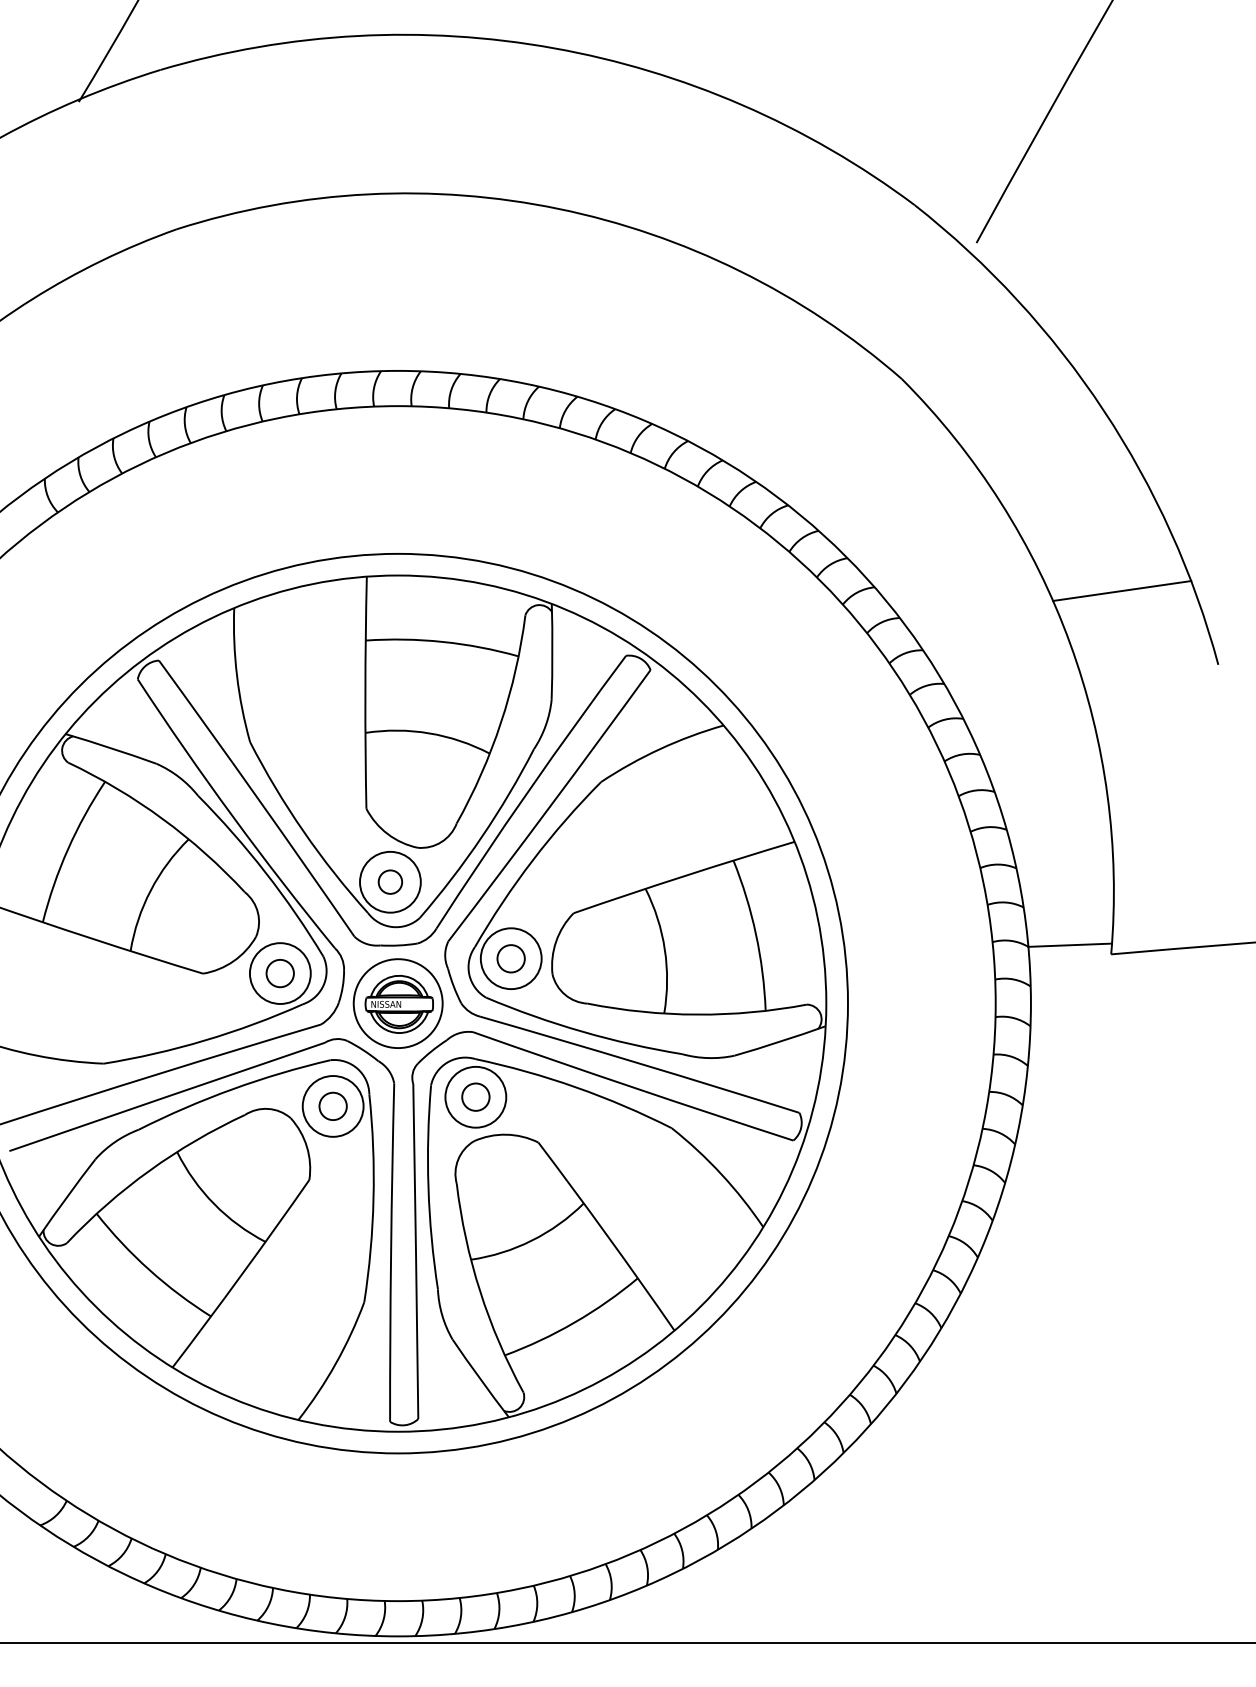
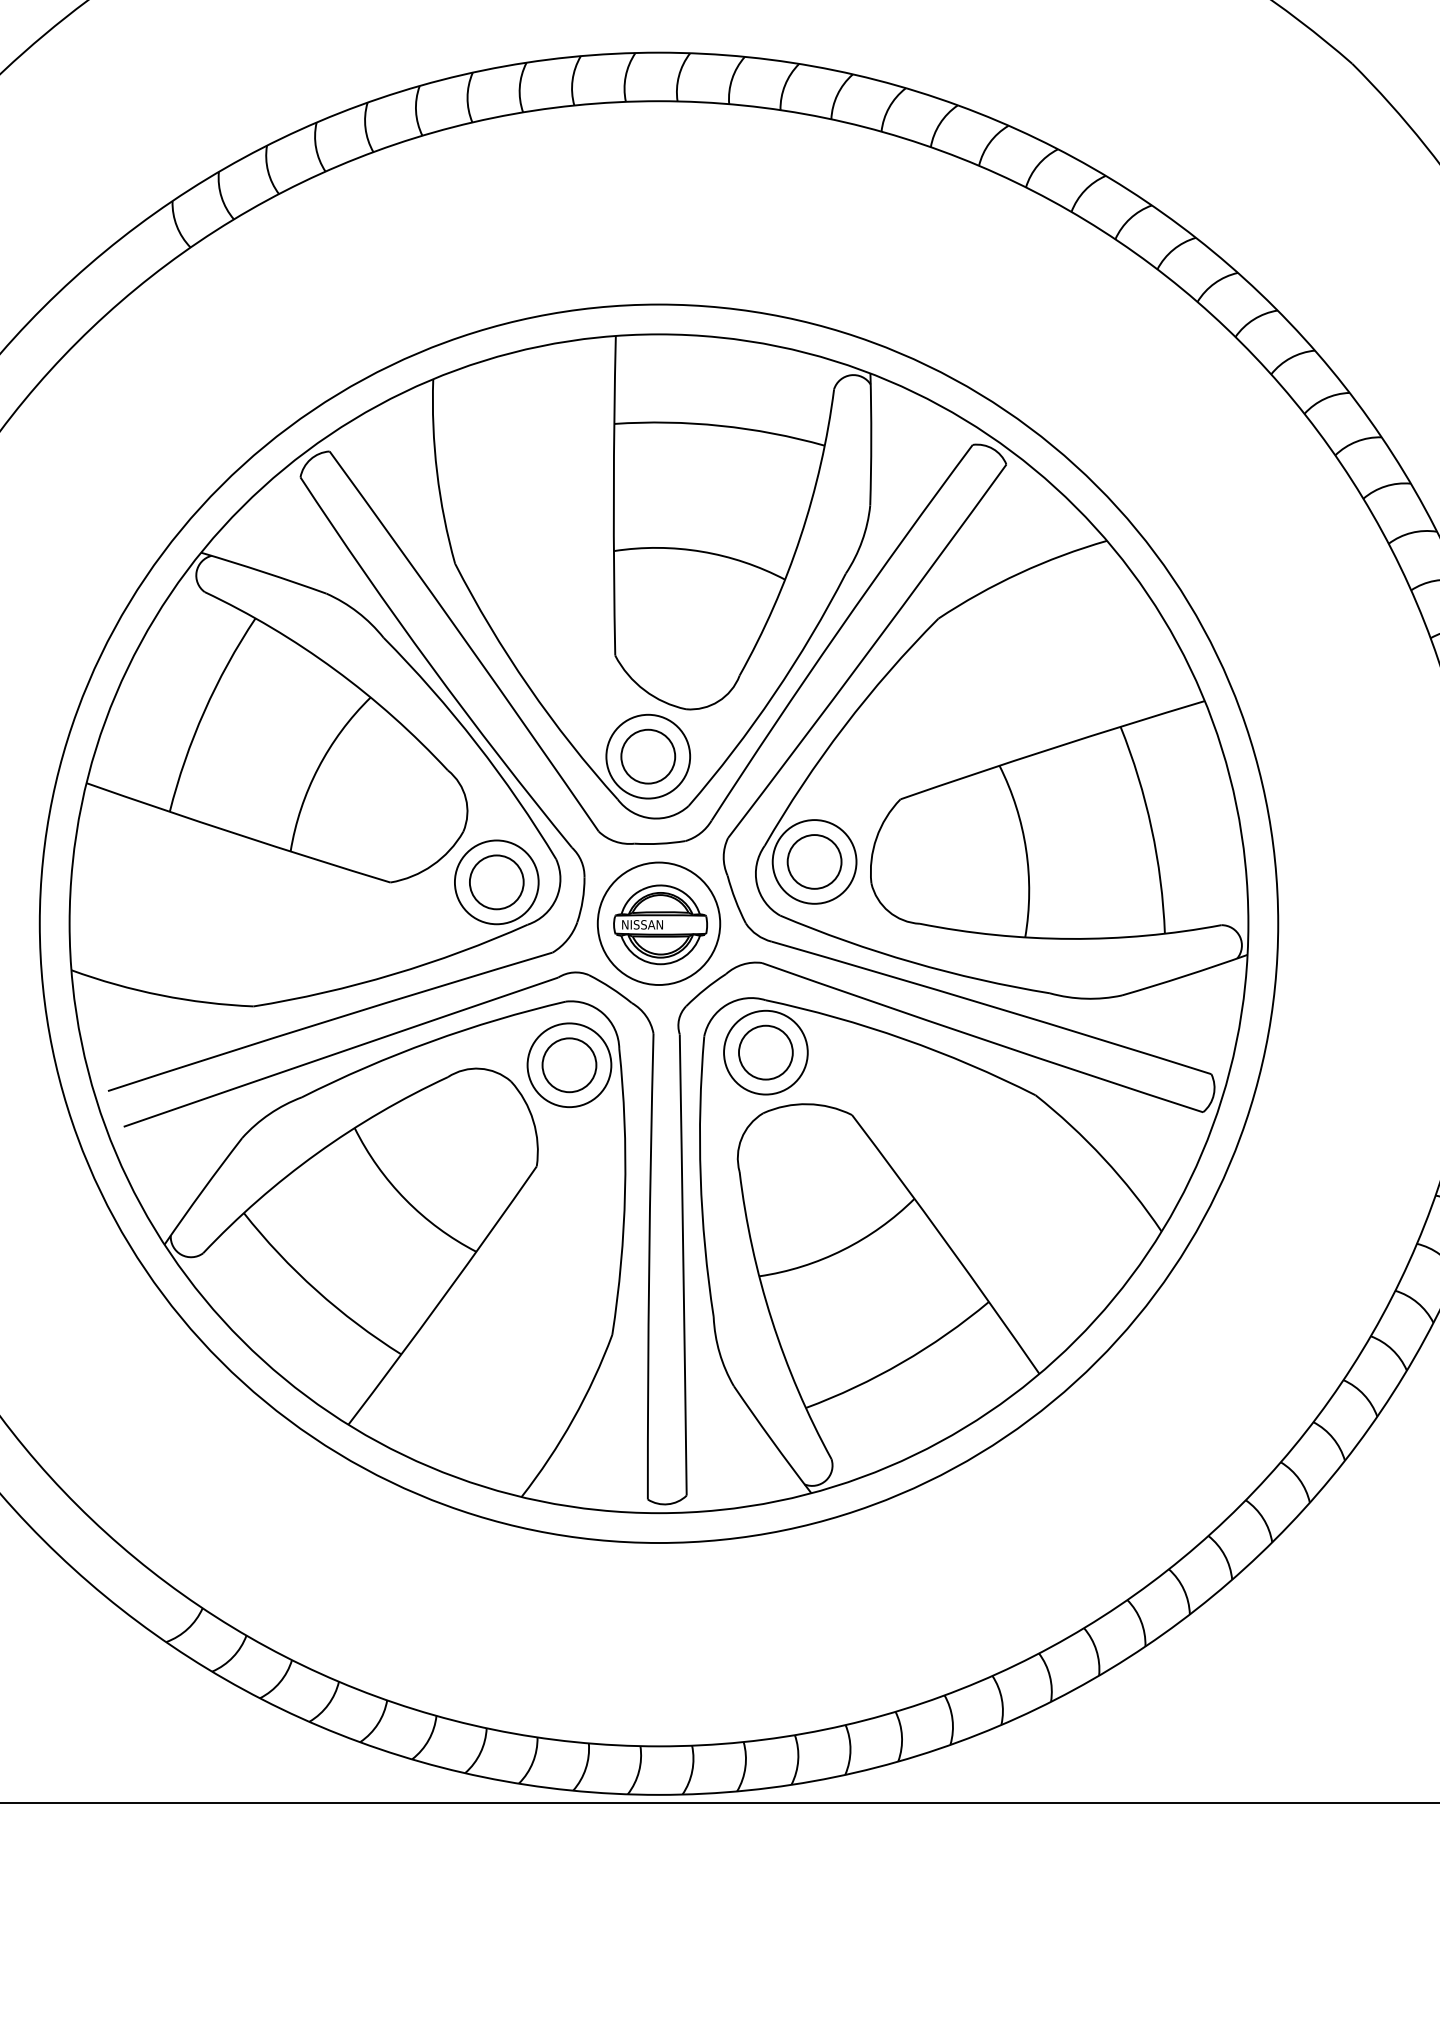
circle: (390, 881) -> (648, 755), size x1.67
circle: (510, 958) -> (813, 861), size x1.43
circle: (279, 973) -> (495, 882), size x1.43
circle: (475, 1096) -> (765, 1051), size x1.43
circle: (332, 1105) -> (568, 1064), size x1.43

